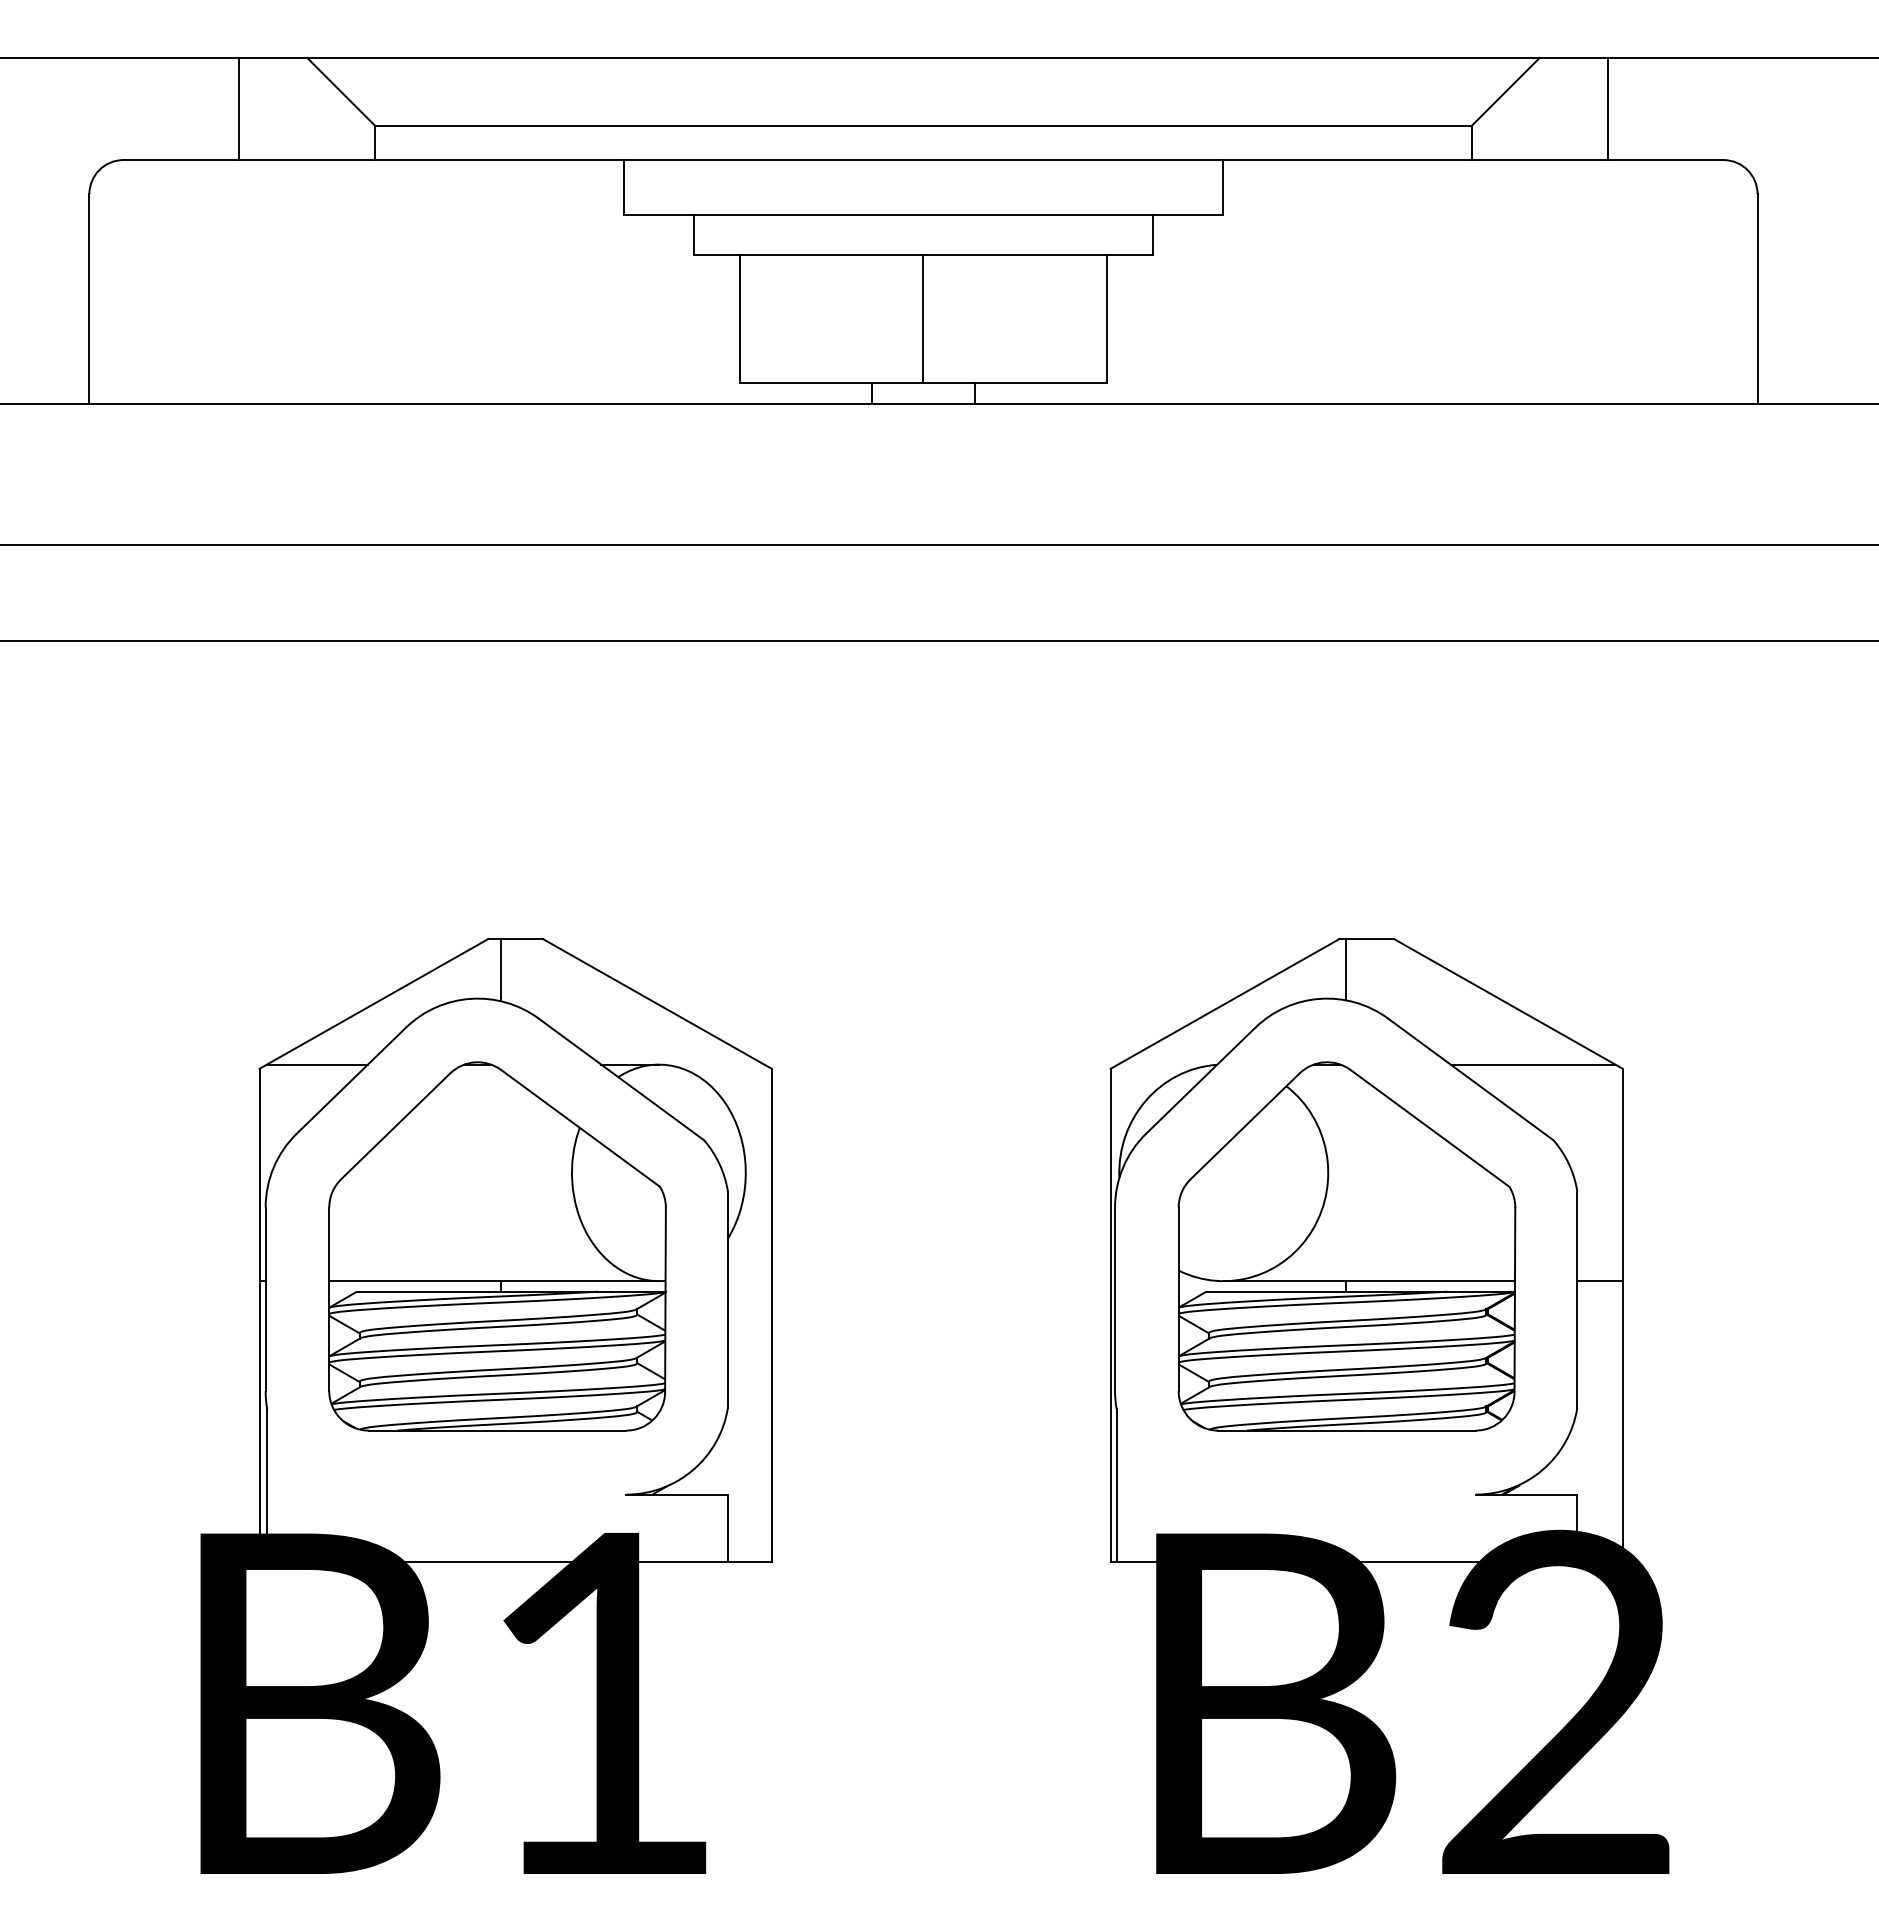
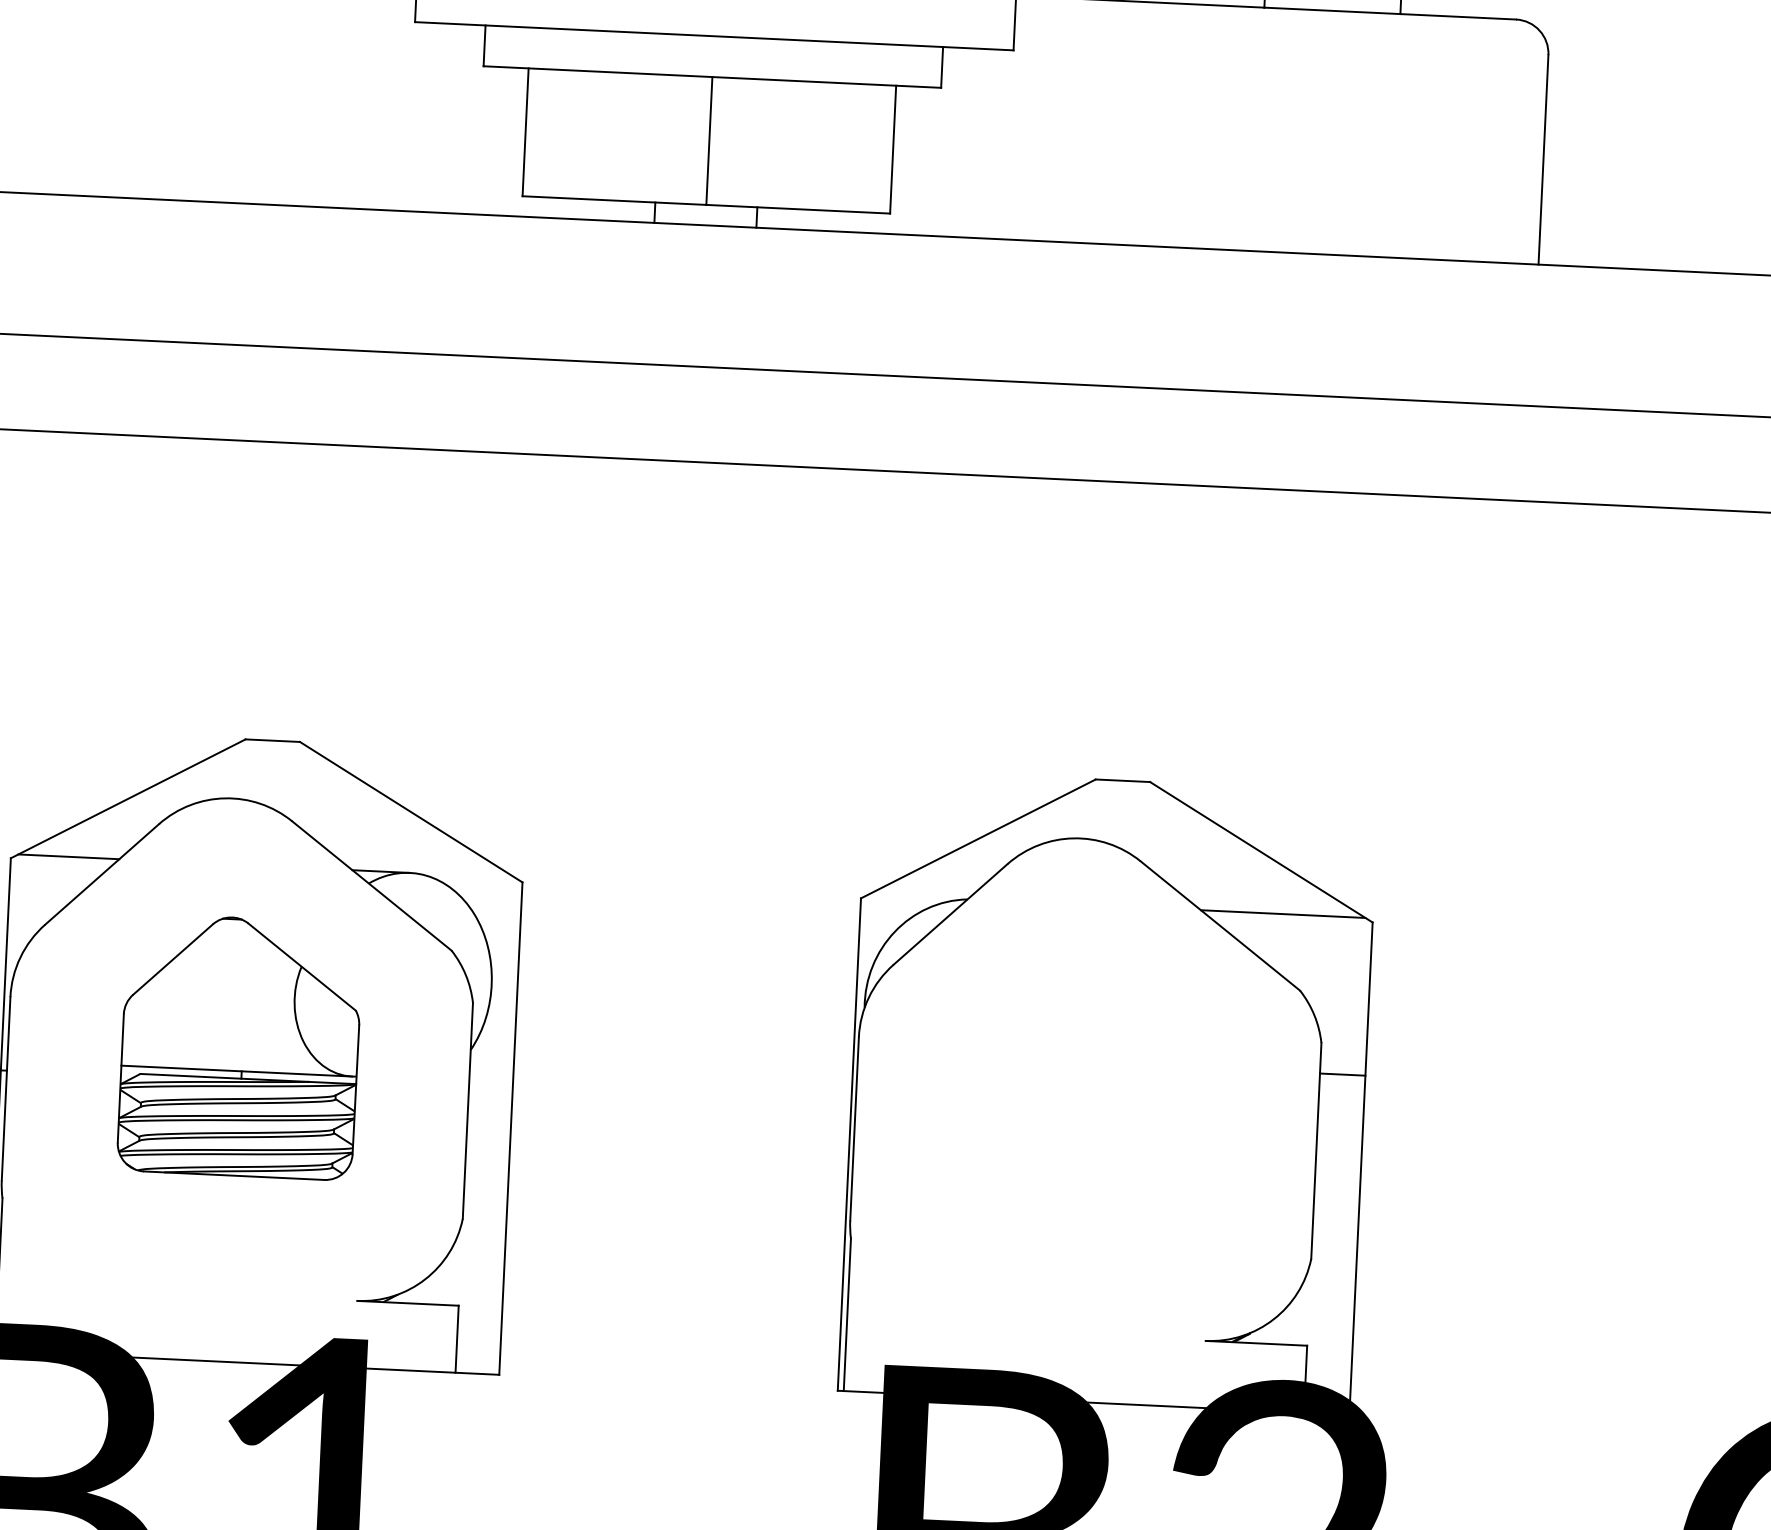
line: (1345, 969) -> (1100, 810), removed
line: (501, 970) -> (257, 771), removed
part: (497, 1246) -> (240, 1046), size x0.7
part: (1346, 1246) -> (1088, 1086), removed
line: (1599, 1281) -> (1342, 1074), moved

